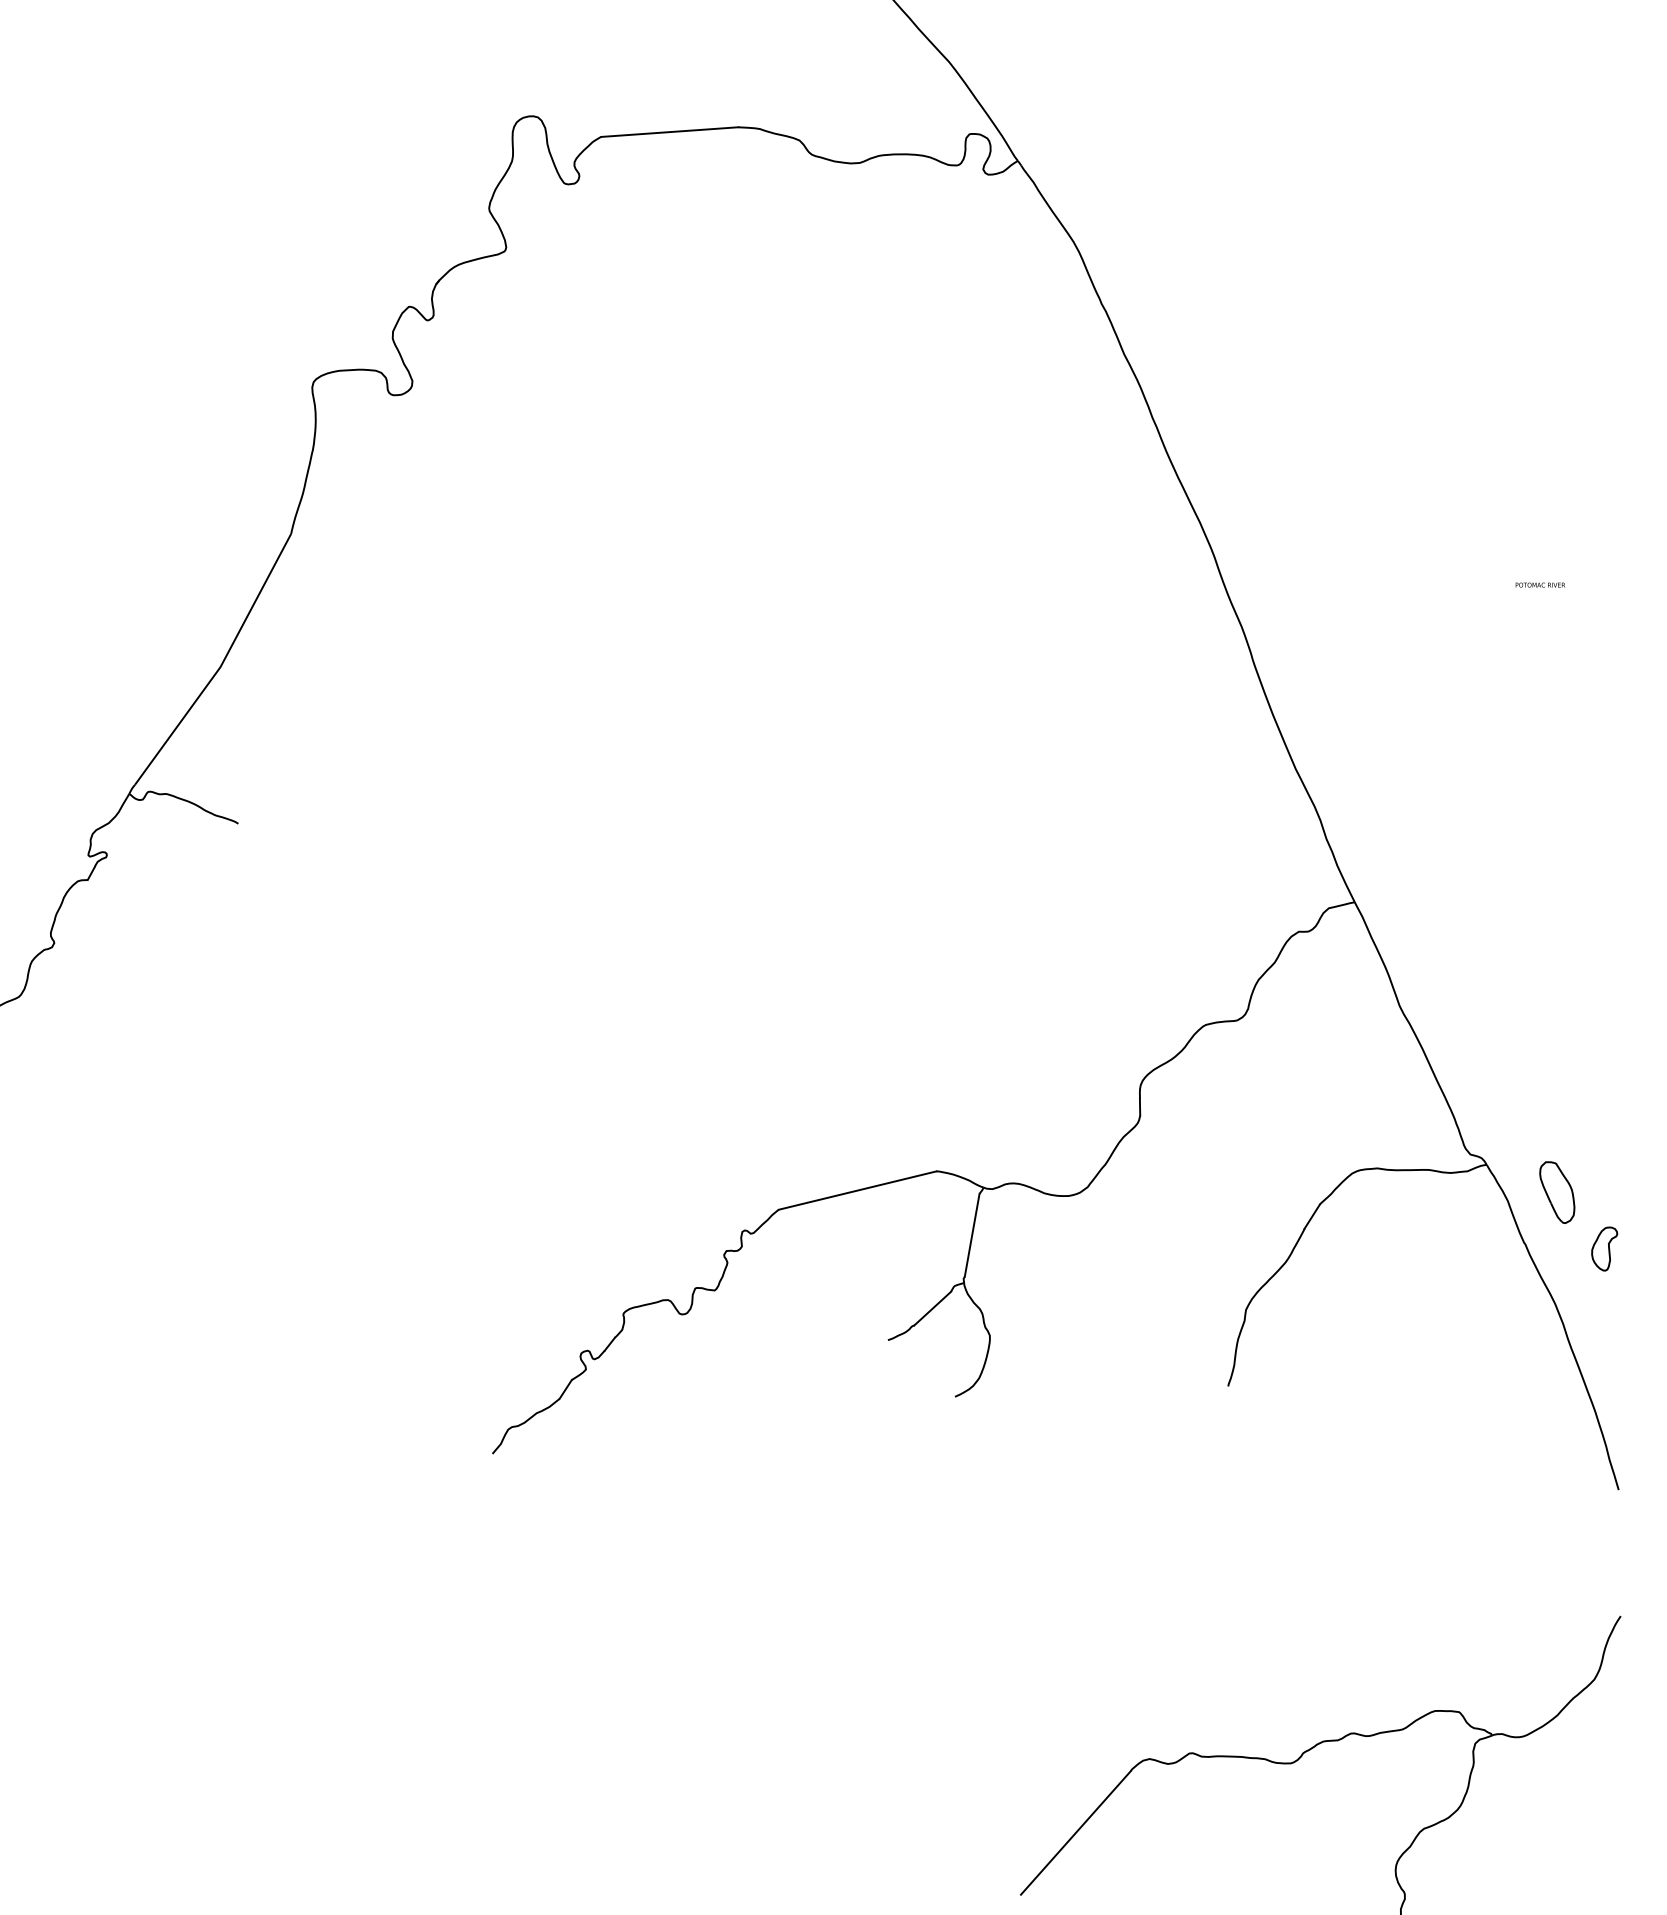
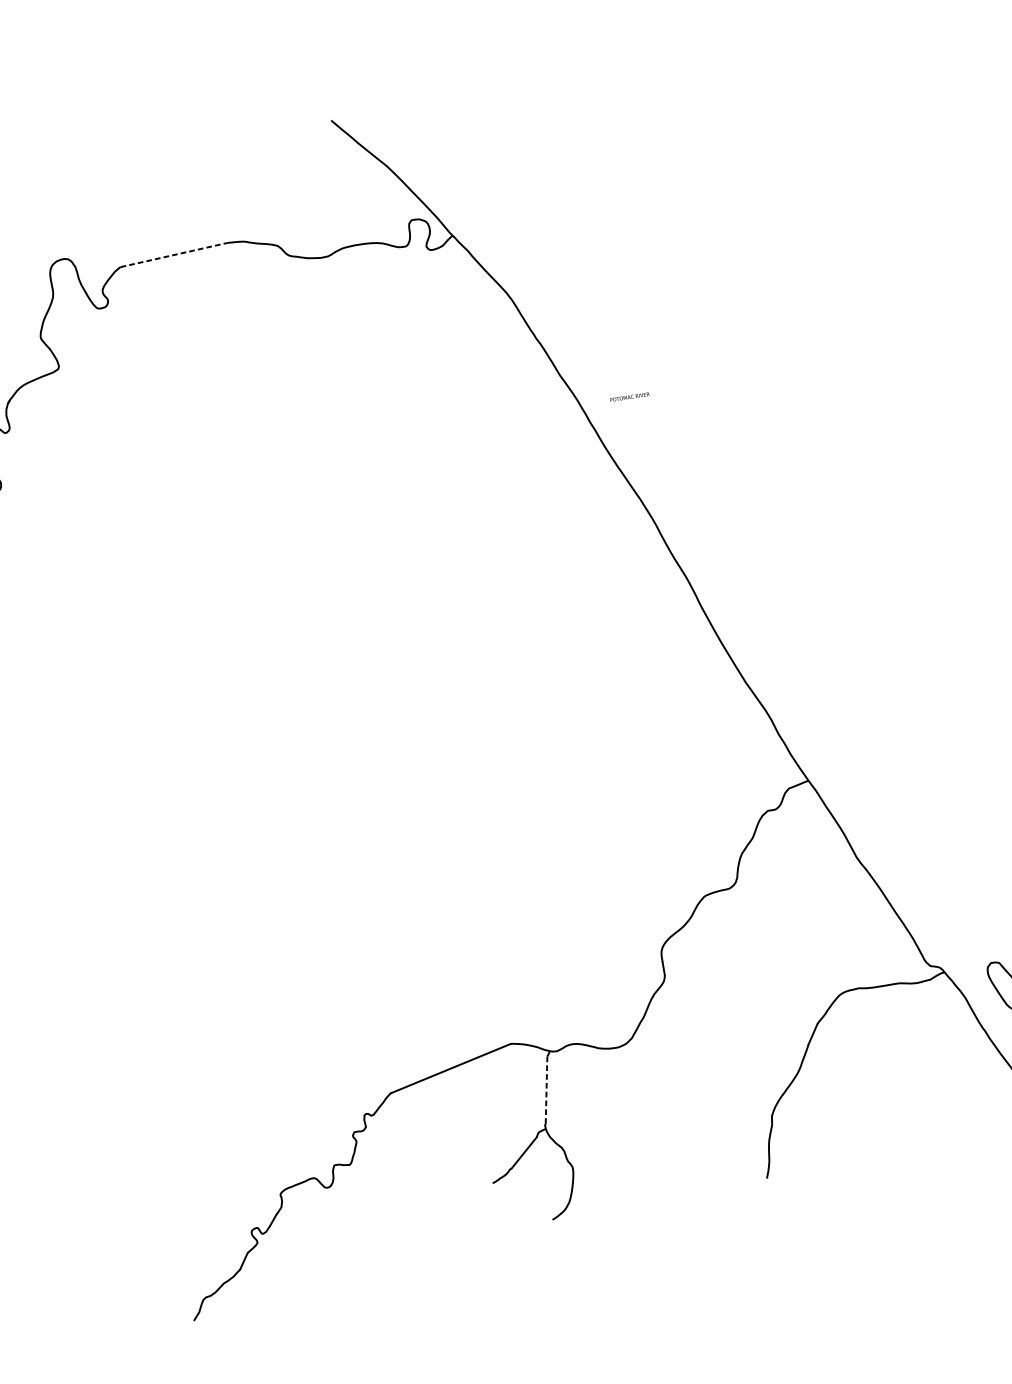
line: (669, 132) -> (174, 255), solid -> dashed
text: (1539, 584) -> (629, 396), moved
line: (972, 1234) -> (546, 1089), solid -> dashed

